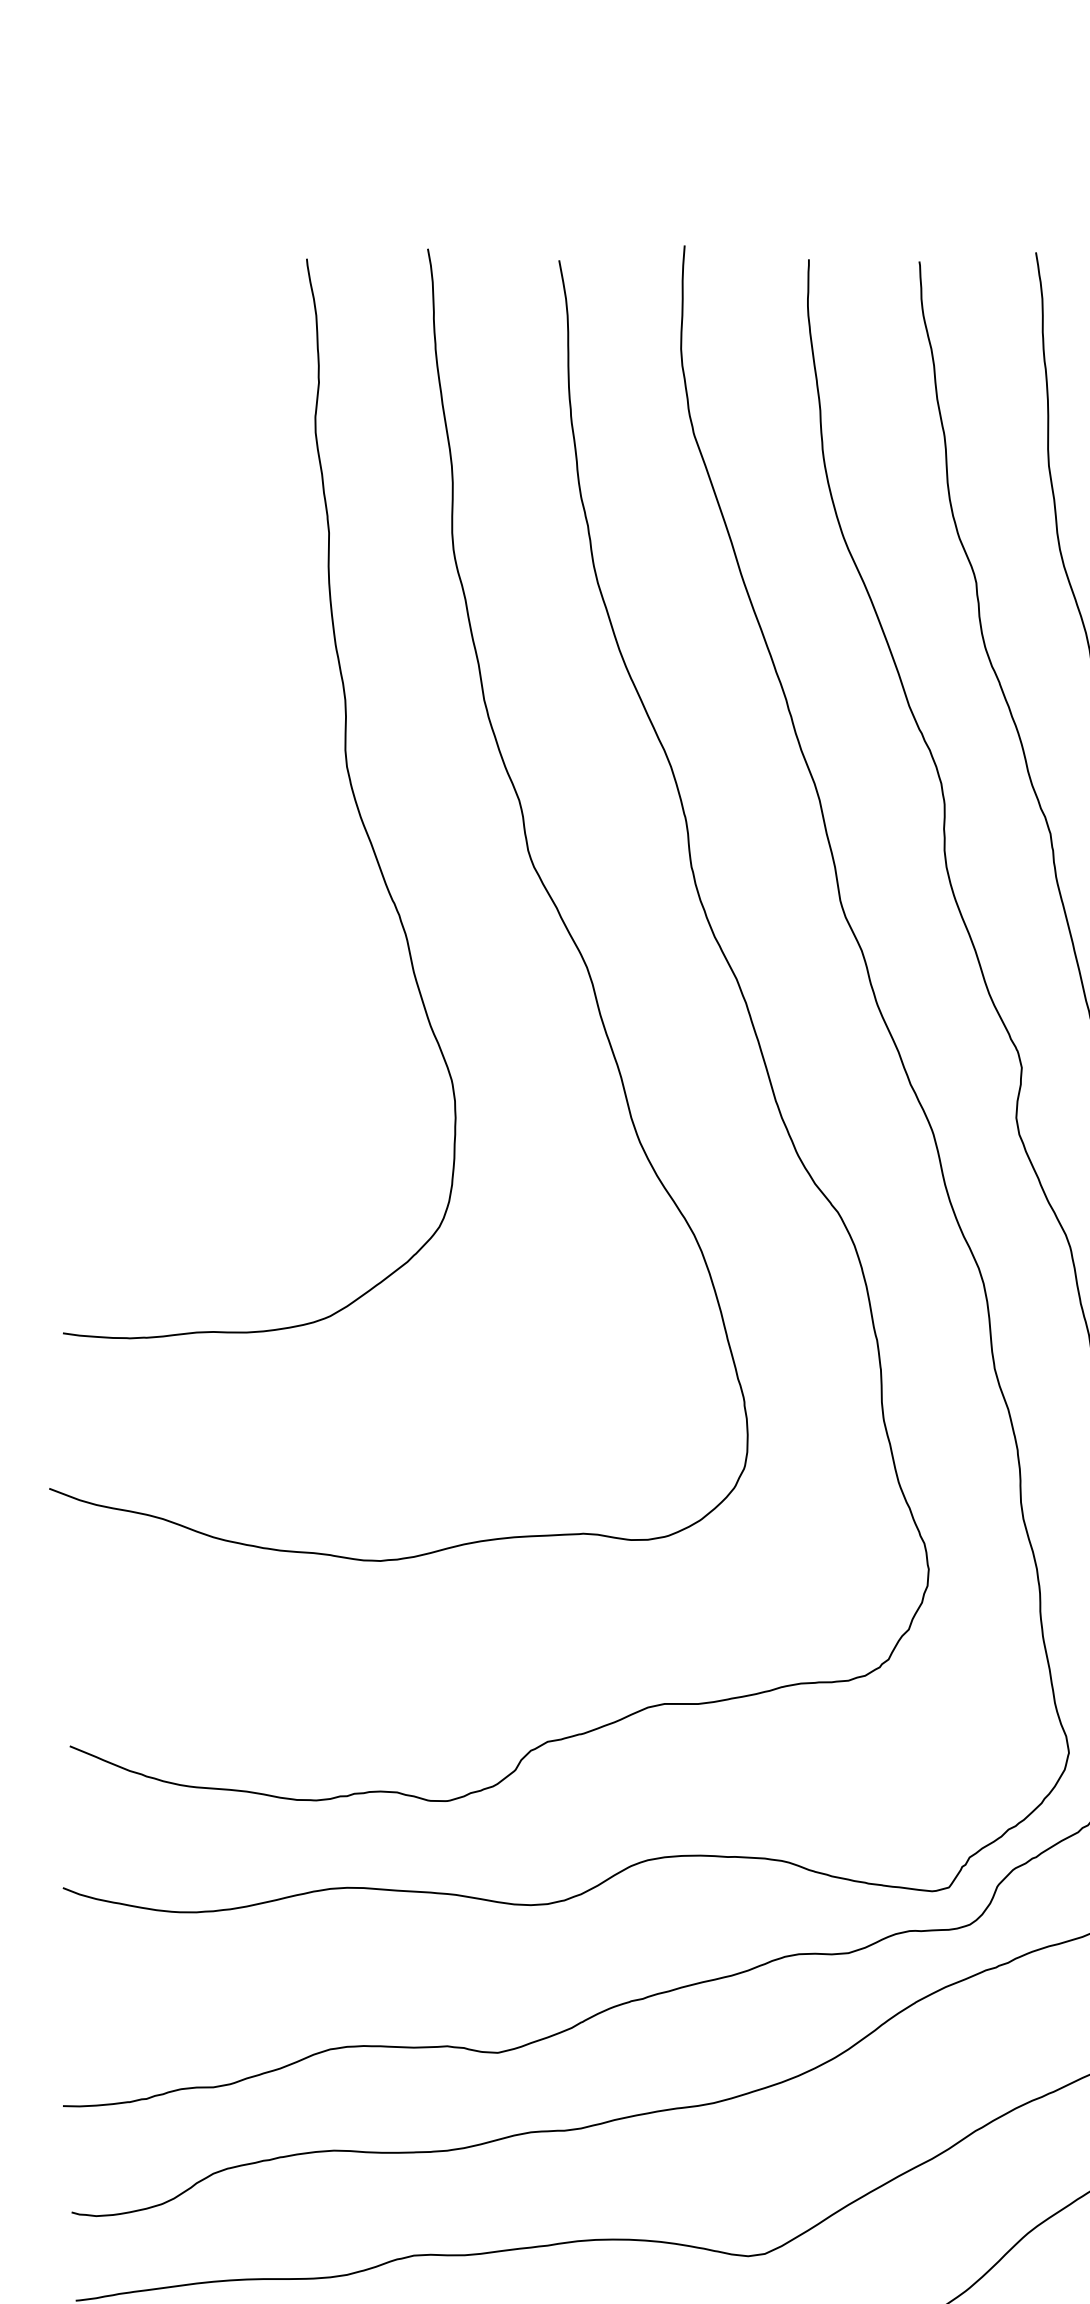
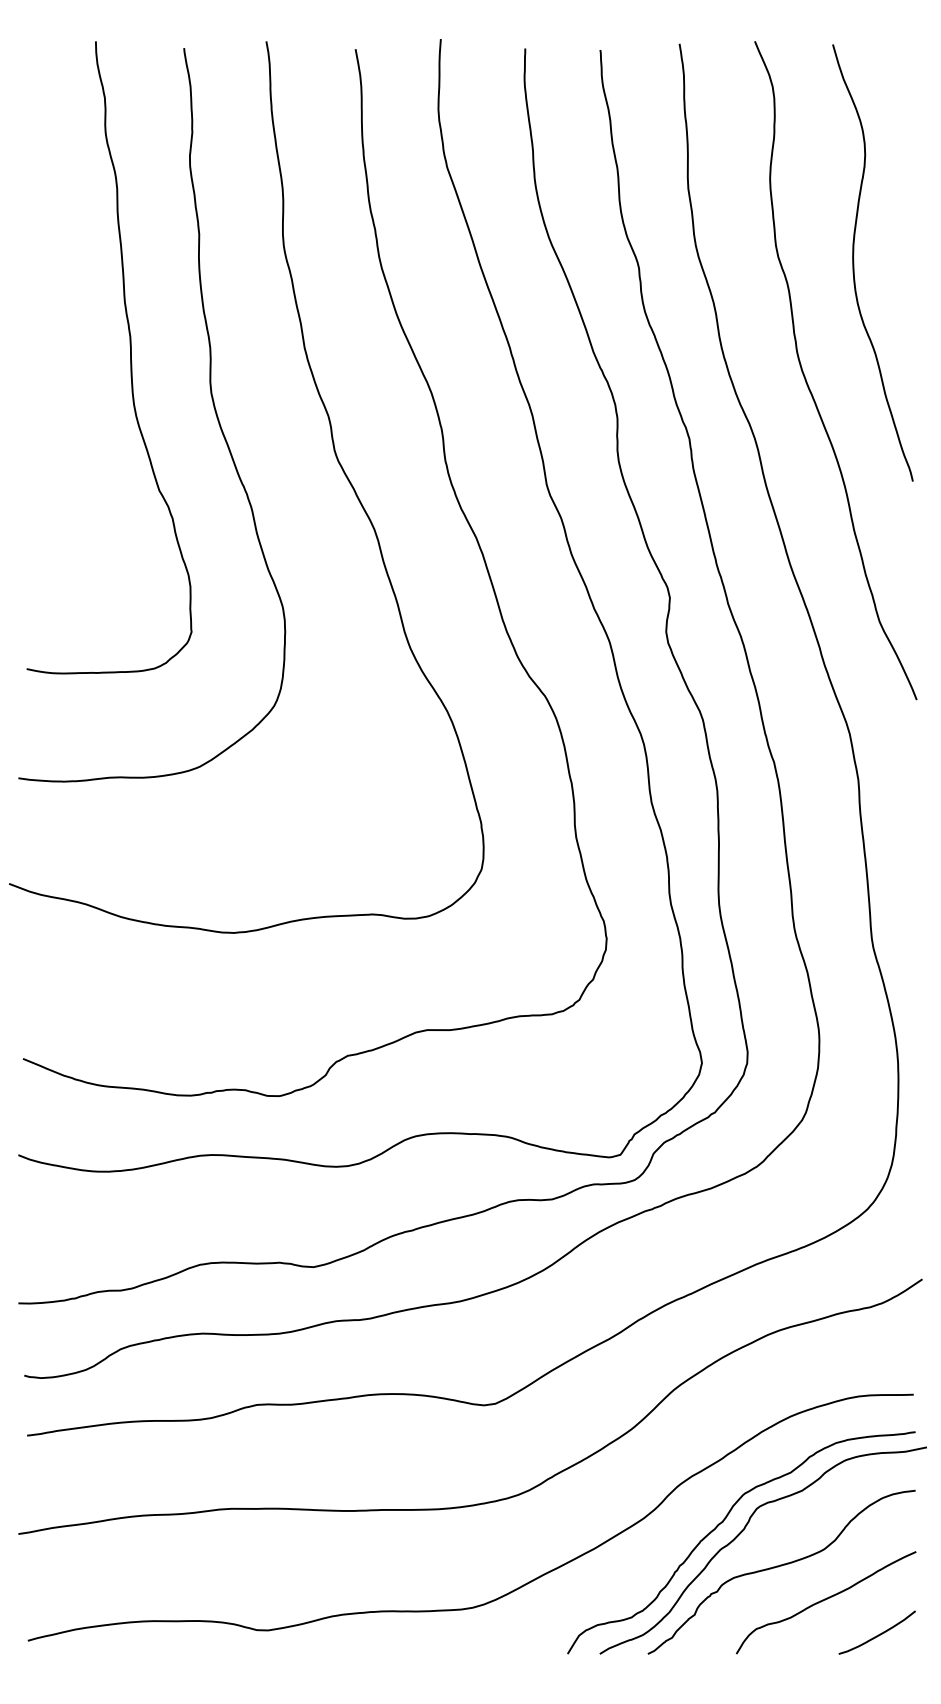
curve: (227, 714) -> (130, 357), added

